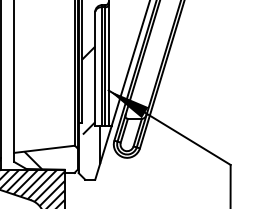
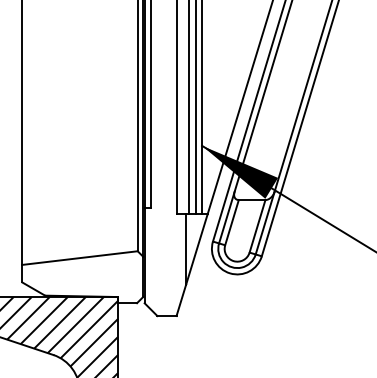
hatch: (88, 90) -> (163, 145), removed
hatch: (33, 160) -> (58, 279), removed

